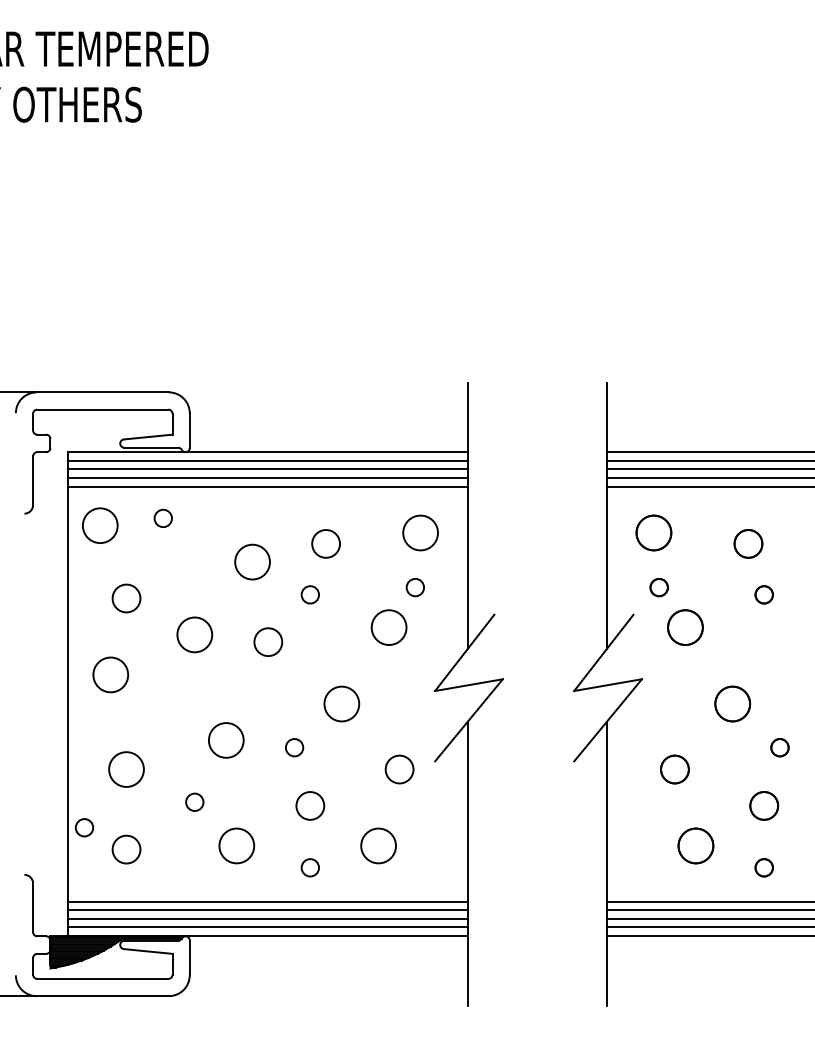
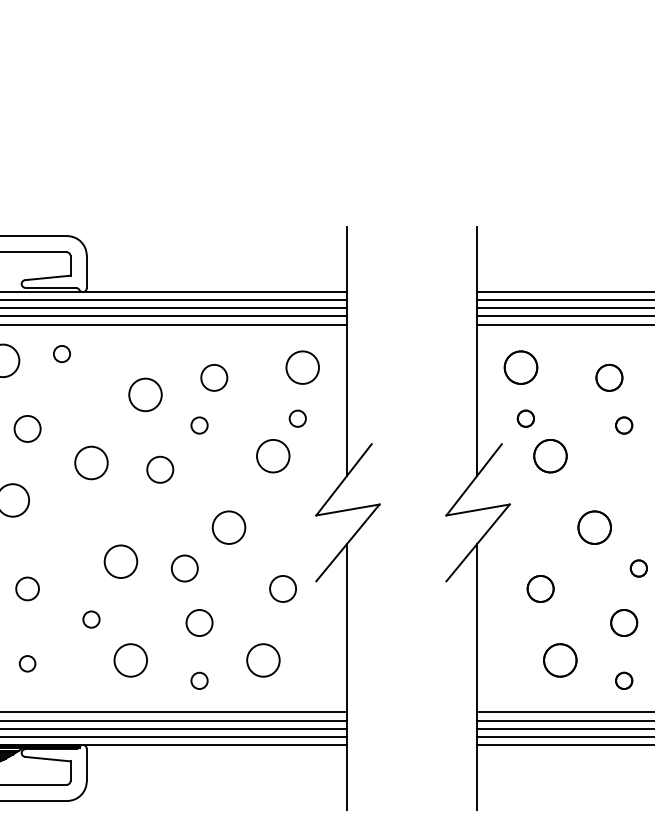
circle: (294, 747) -> (184, 568), size x1.6
circle: (126, 769) -> (27, 588), size x0.7
circle: (126, 849) -> (27, 663), size x0.6

